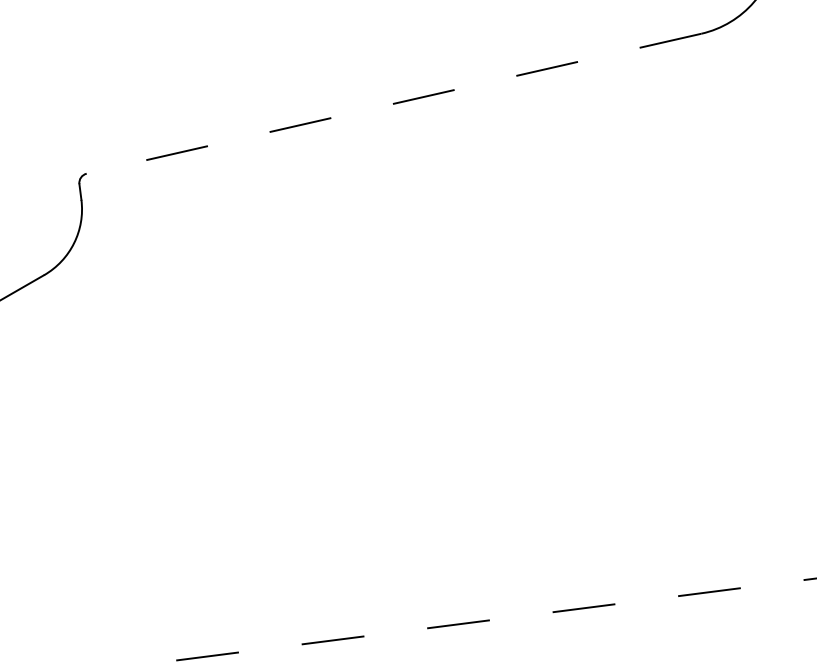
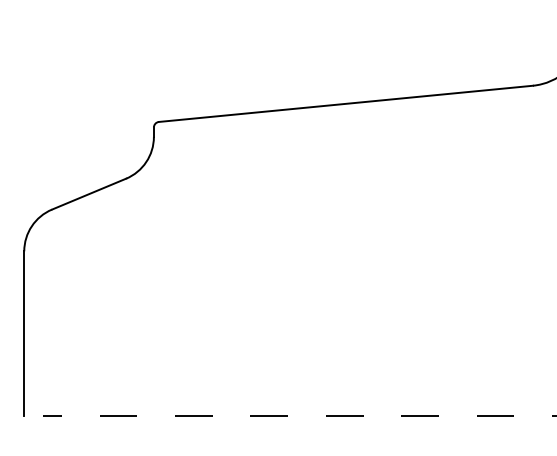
line: (394, 103) -> (346, 103), dashed -> solid

